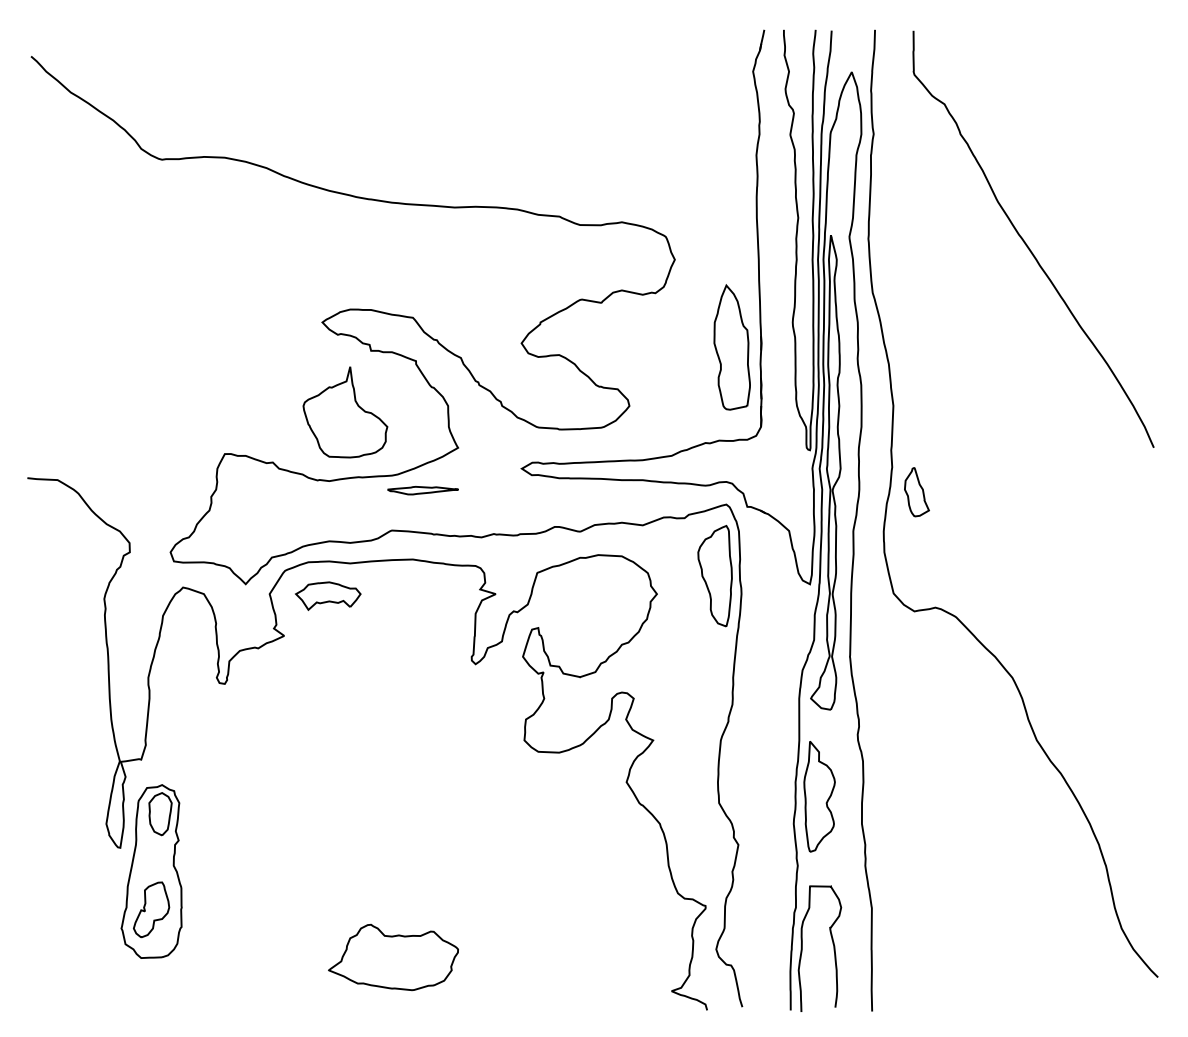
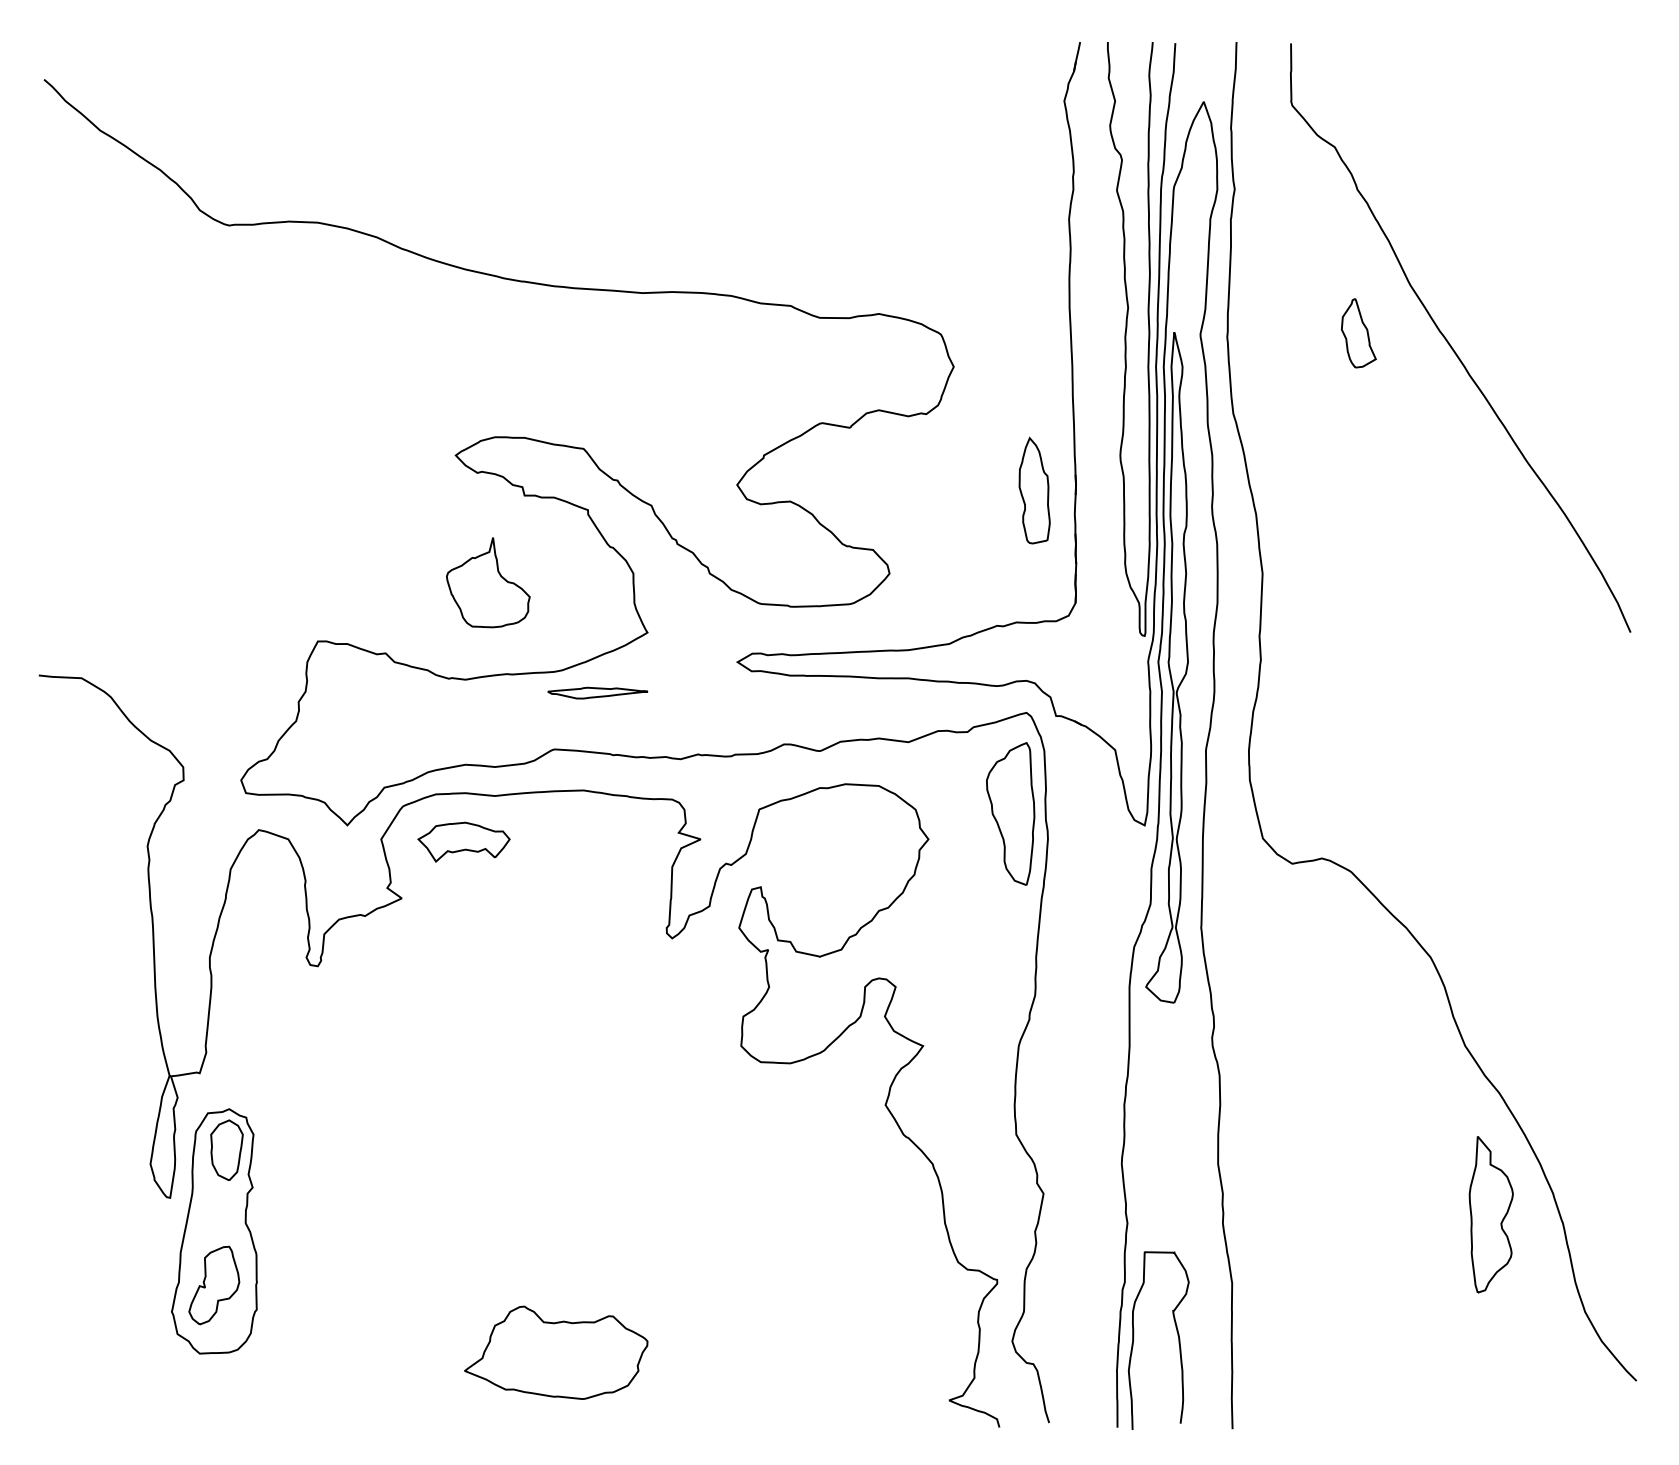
part: (732, 347) -> (1034, 490), size x0.6
part: (345, 412) -> (488, 582), size x0.7
part: (916, 492) -> (1358, 333), moved
part: (819, 796) -> (1490, 1214), moved

